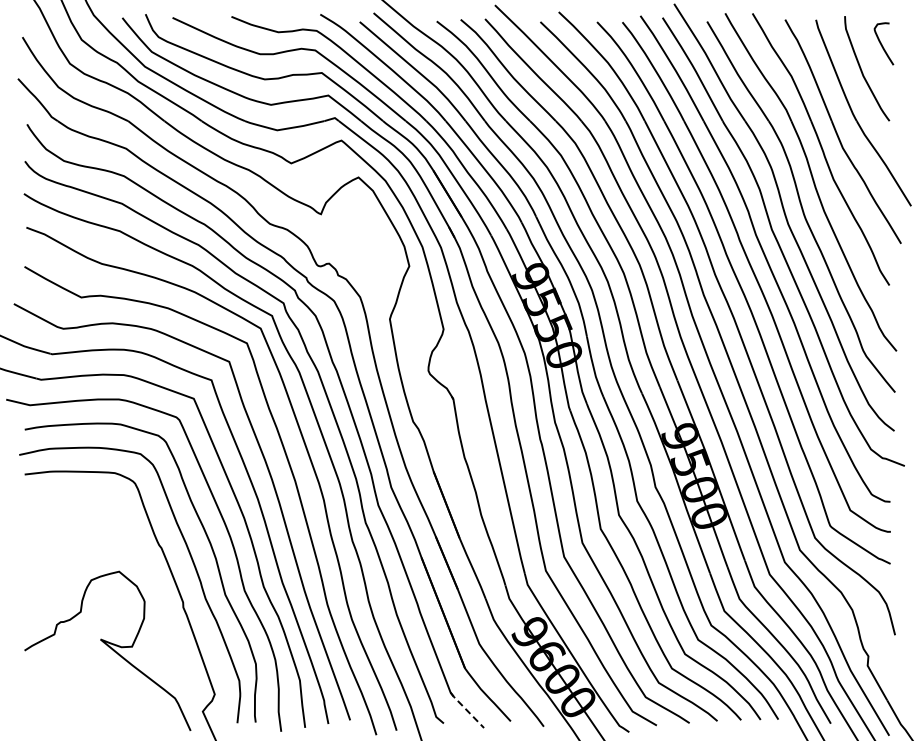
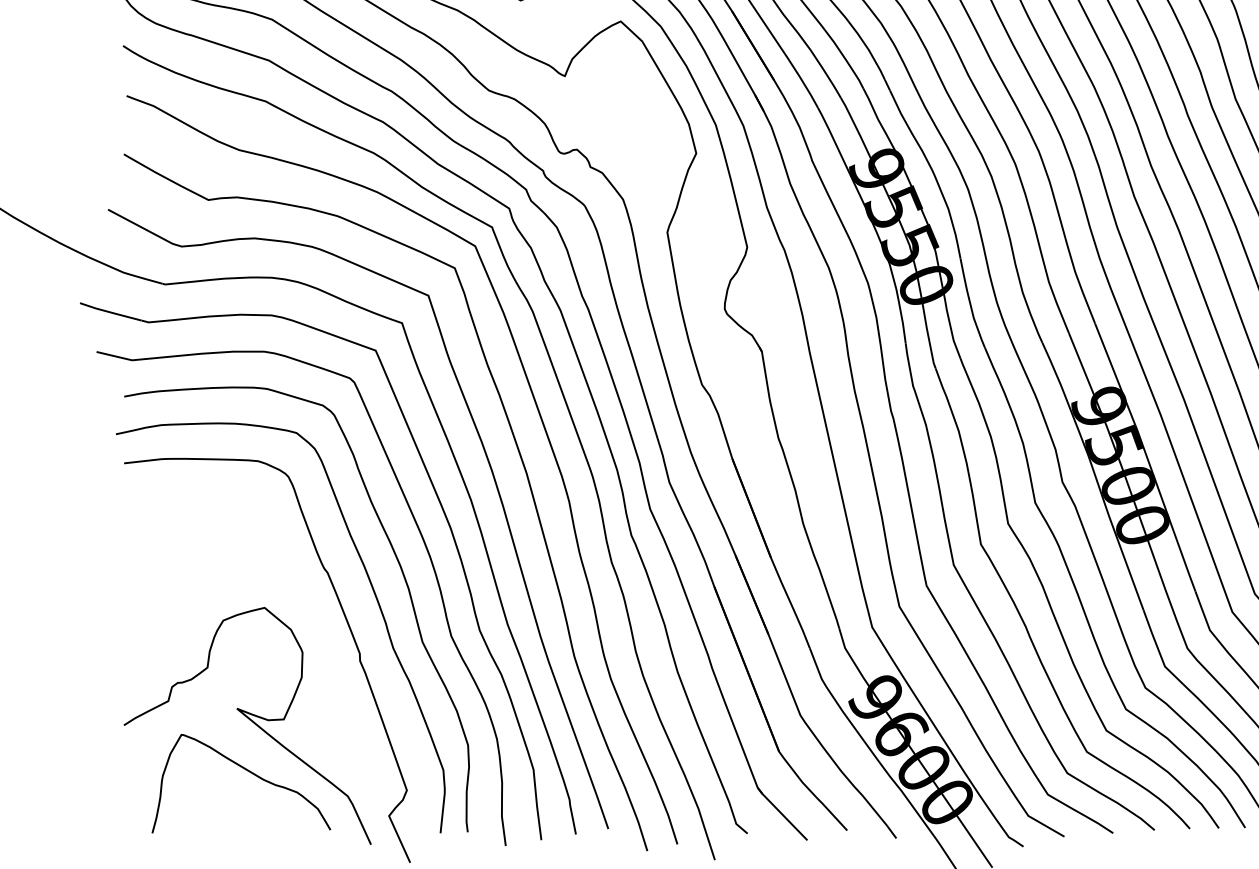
curve: (106, 681) -> (245, 771), added
line: (466, 710) -> (781, 814), dashed -> solid

